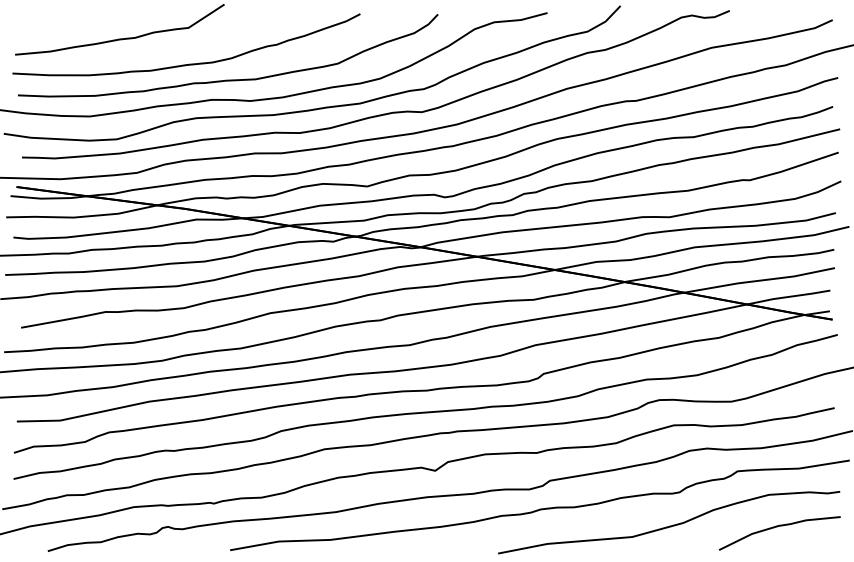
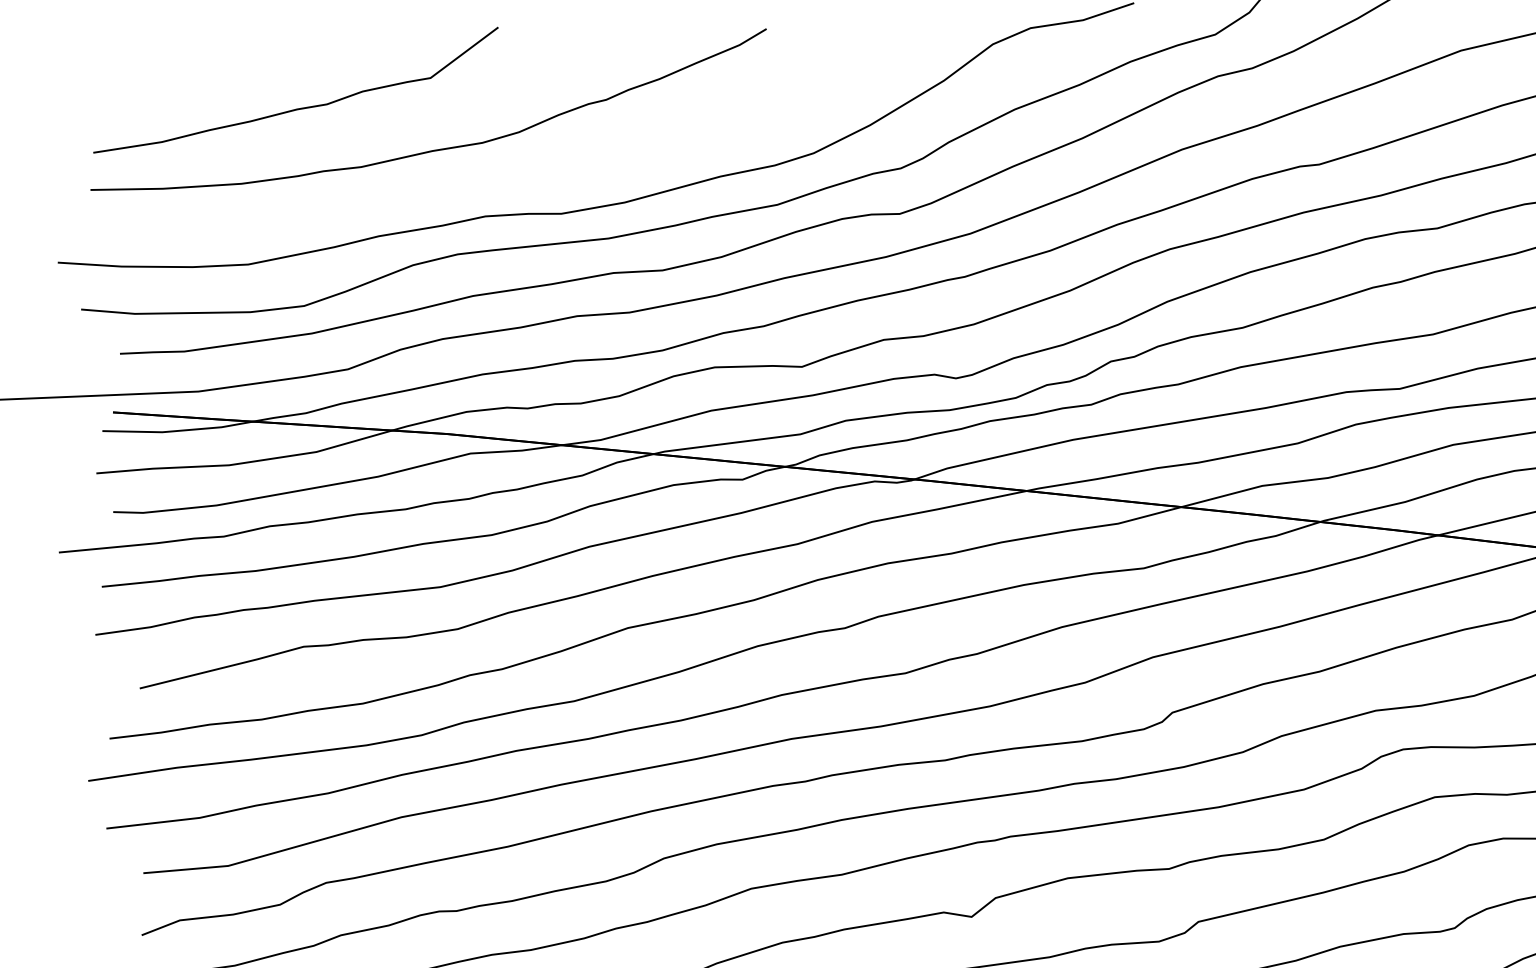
part: (228, 79) -> (515, 174), removed

